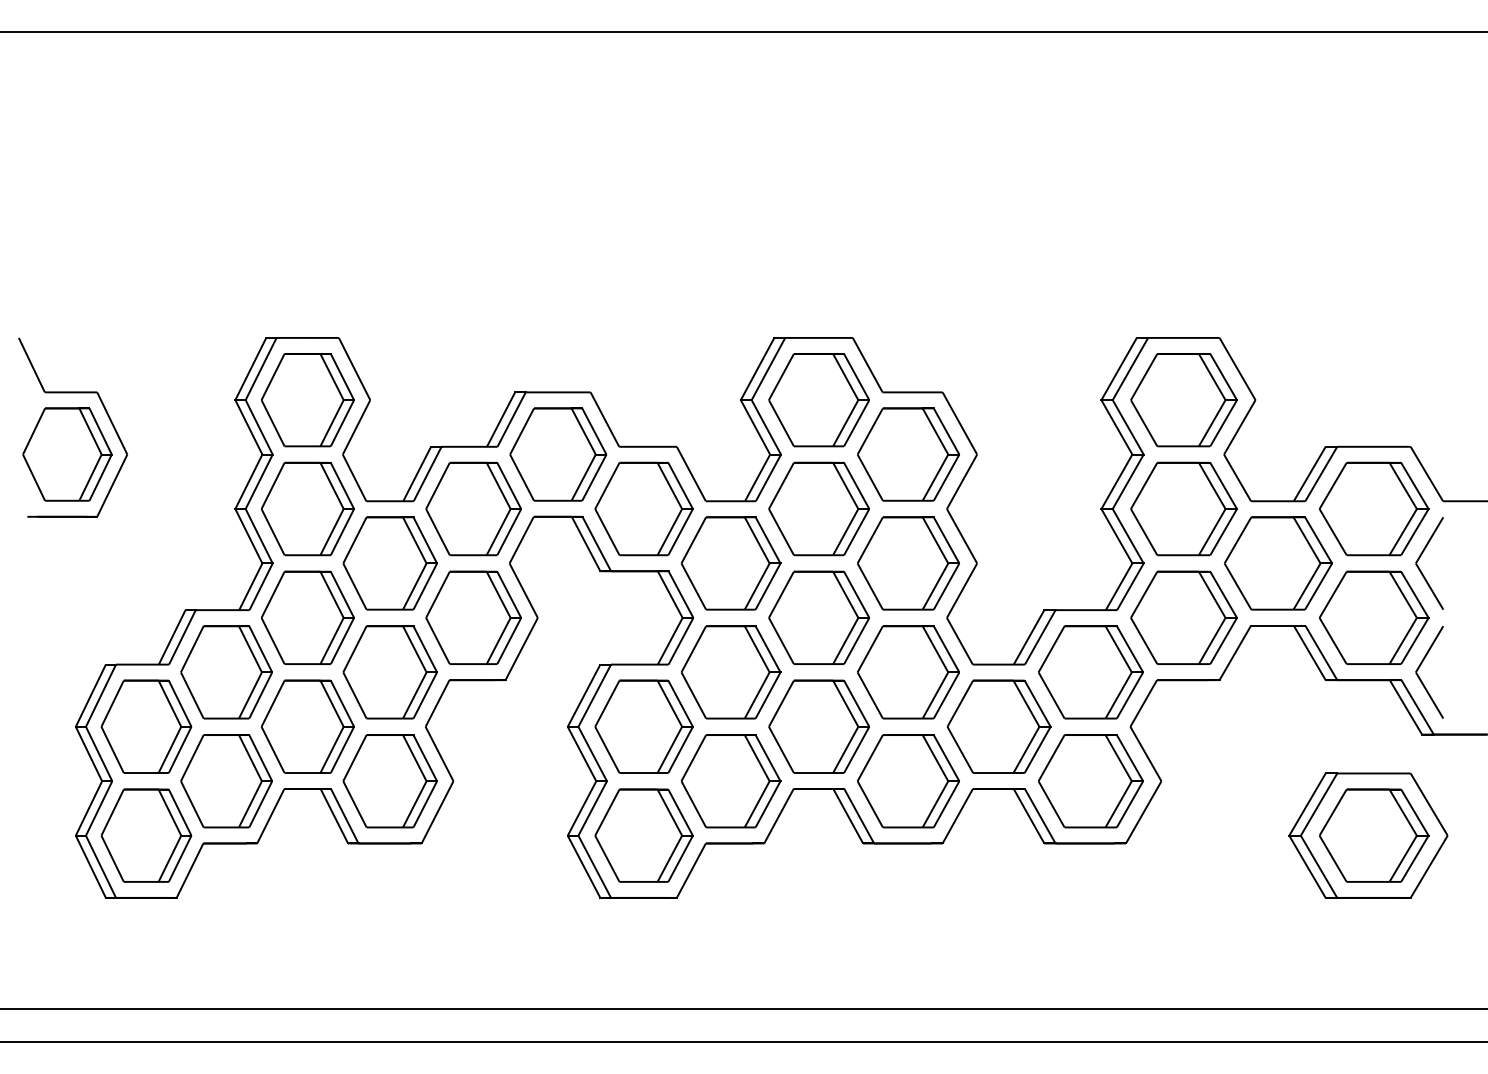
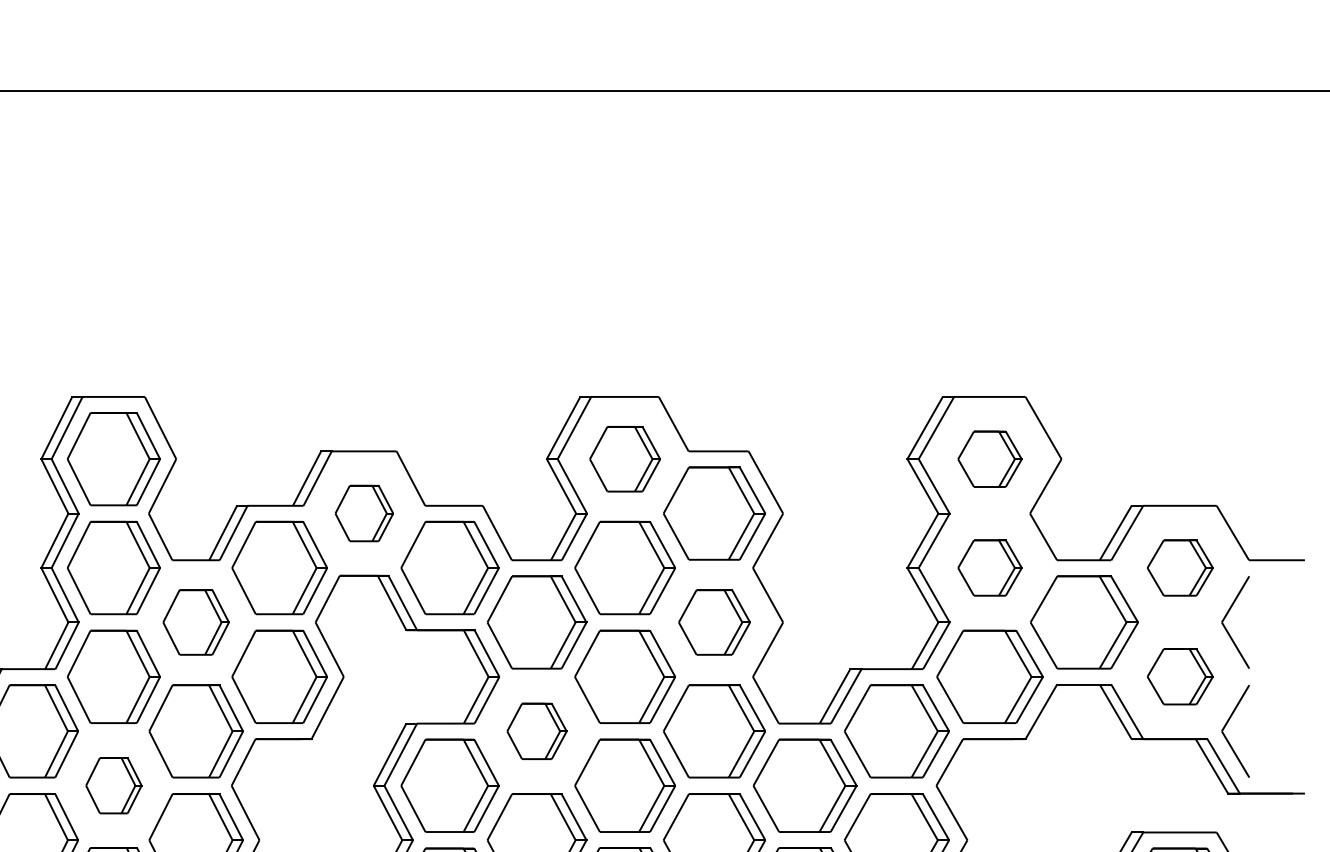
part: (818, 400) -> (624, 459), size x0.7
part: (1183, 400) -> (989, 459), size x0.6
part: (558, 454) -> (364, 513), size x0.6
part: (1183, 508) -> (989, 567), size x0.6
part: (1374, 508) -> (1180, 567), size x0.6
part: (389, 563) -> (195, 622), size x0.7
part: (908, 563) -> (714, 622), size x0.7
part: (1374, 617) -> (1180, 676), size x0.6
part: (730, 672) -> (536, 731), size x0.6
part: (307, 726) -> (113, 785), size x0.6

